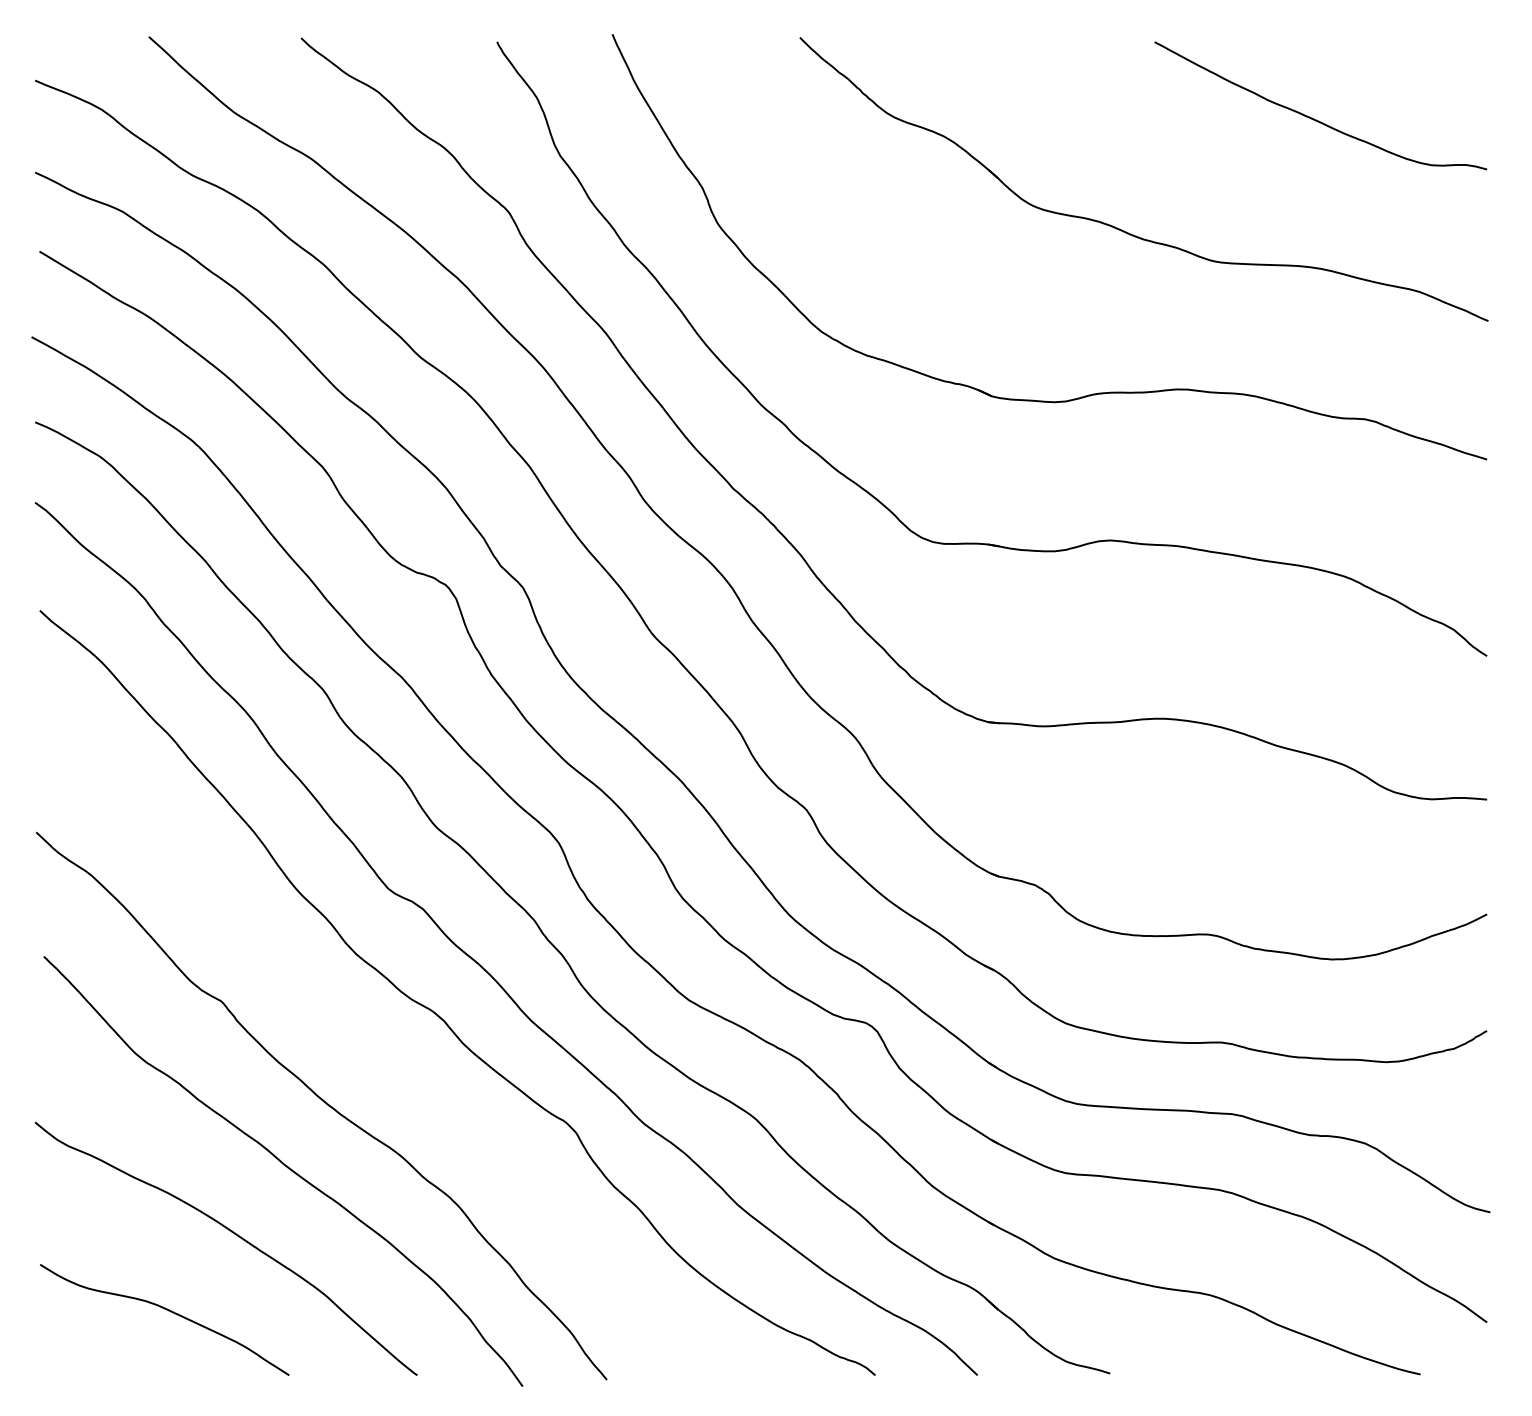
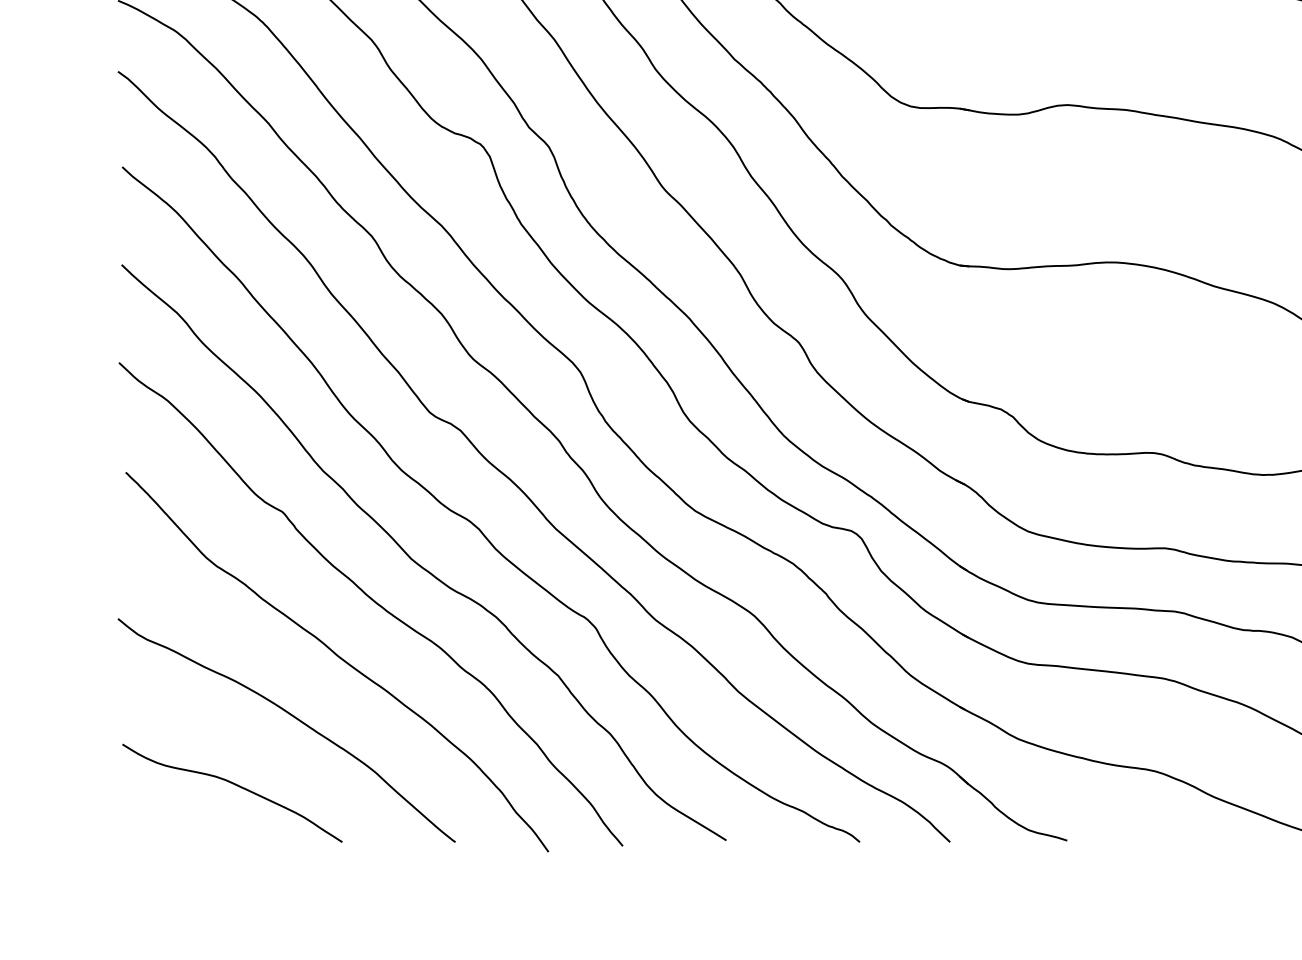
curve: (375, 1059) -> (418, 563), added

